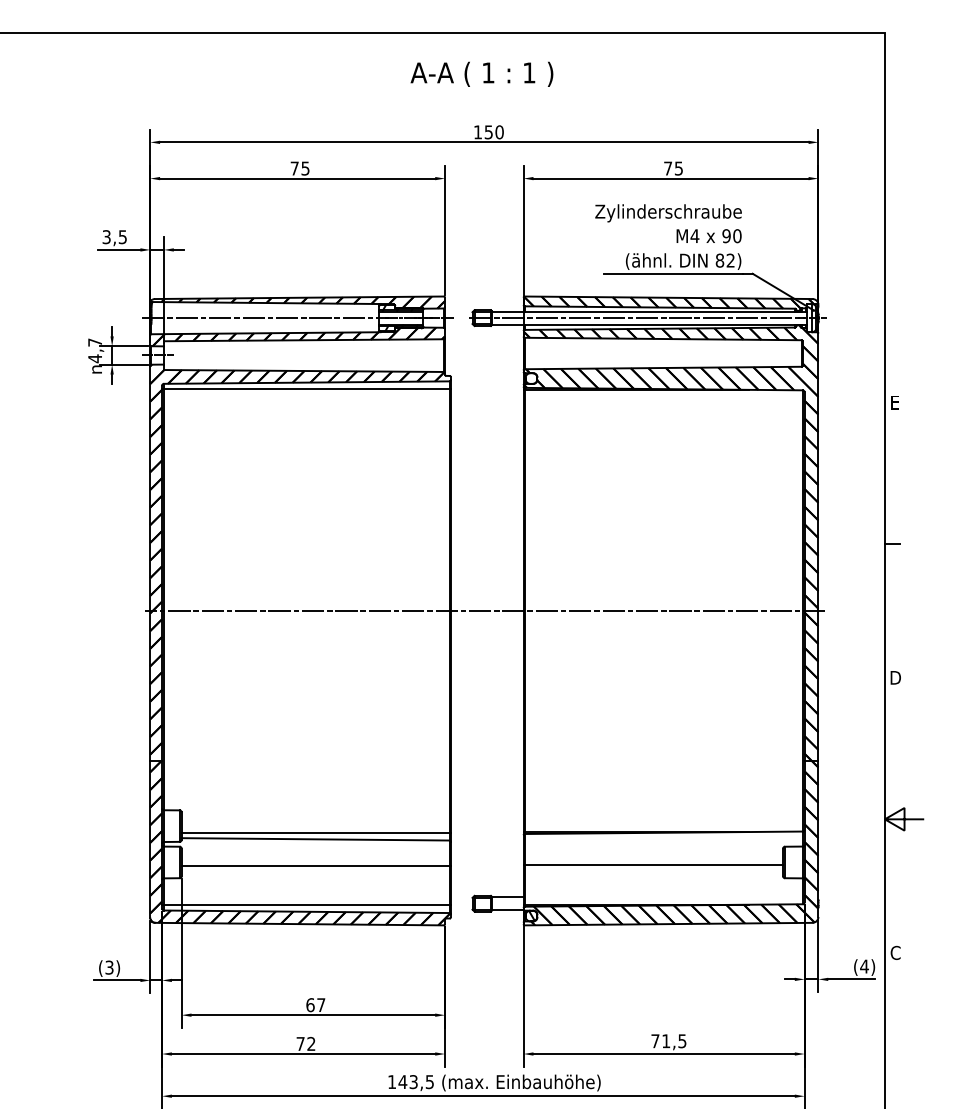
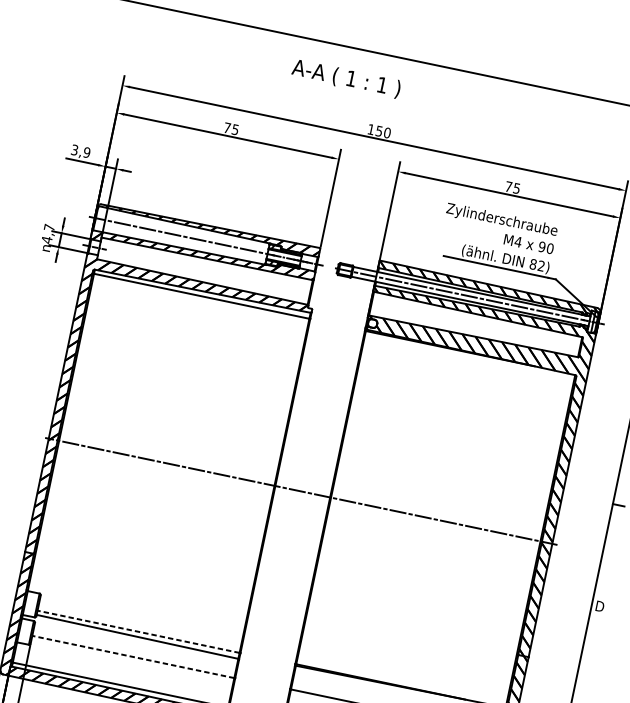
text: (481, 73) -> (346, 78), moved
text: (122, 236) -> (86, 152), 3,5 -> 3,9
line: (315, 832) -> (138, 631), solid -> dashed
line: (315, 866) -> (133, 657), solid -> dashed

